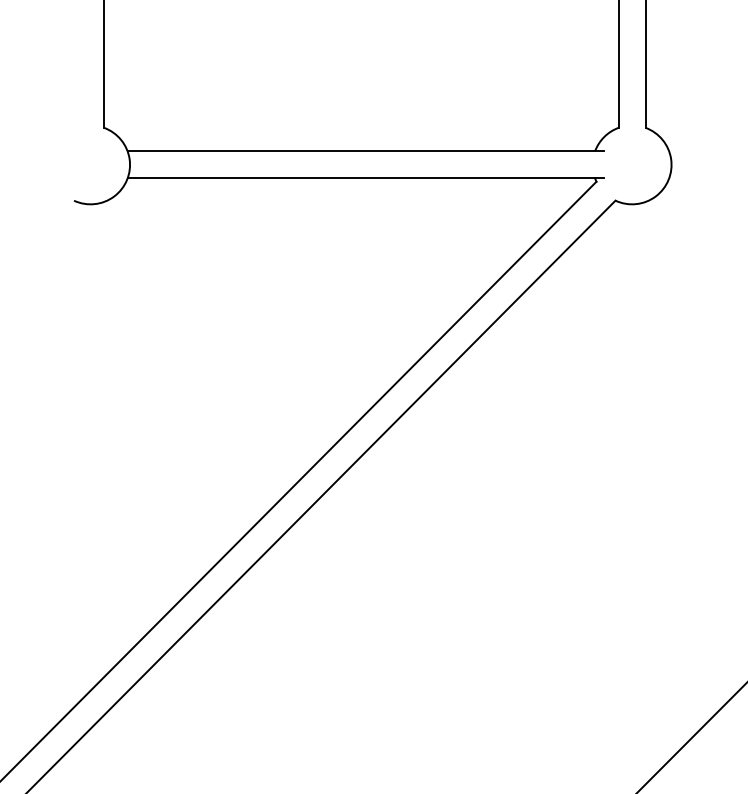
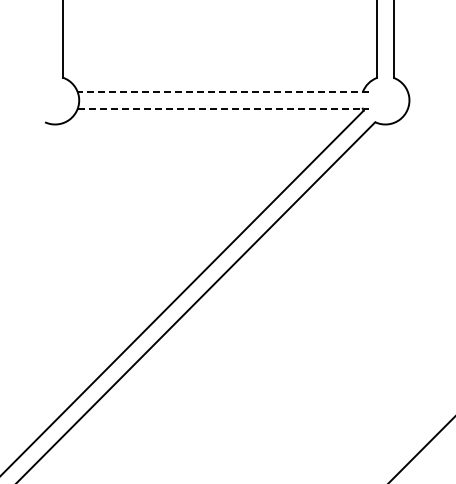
line: (364, 151) -> (222, 92), solid -> dashed
line: (366, 178) -> (223, 108), solid -> dashed

